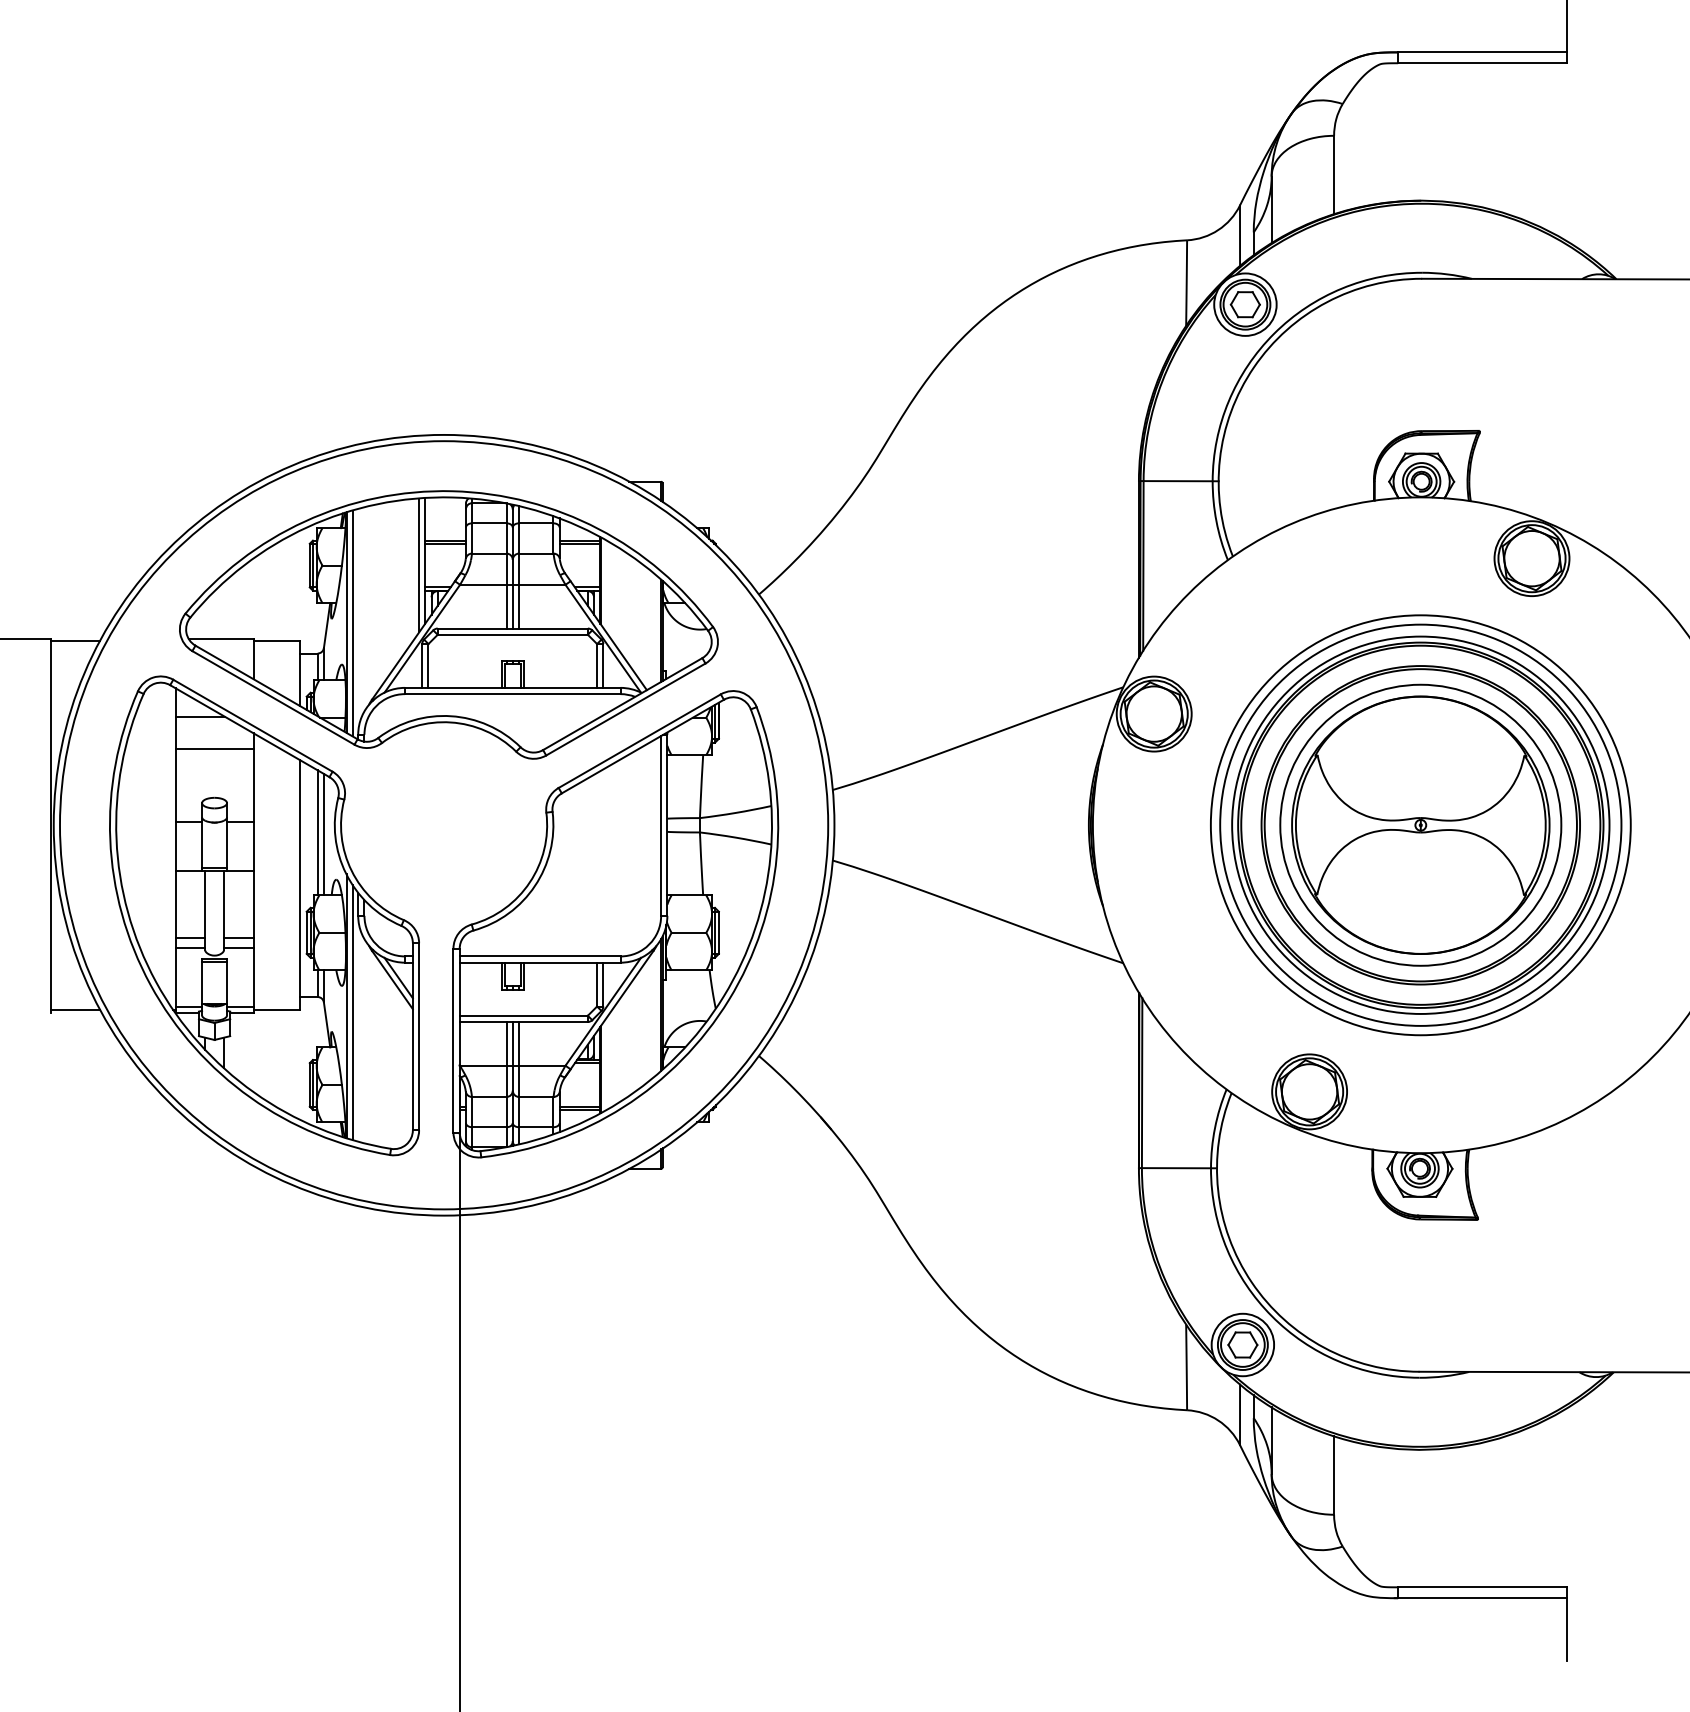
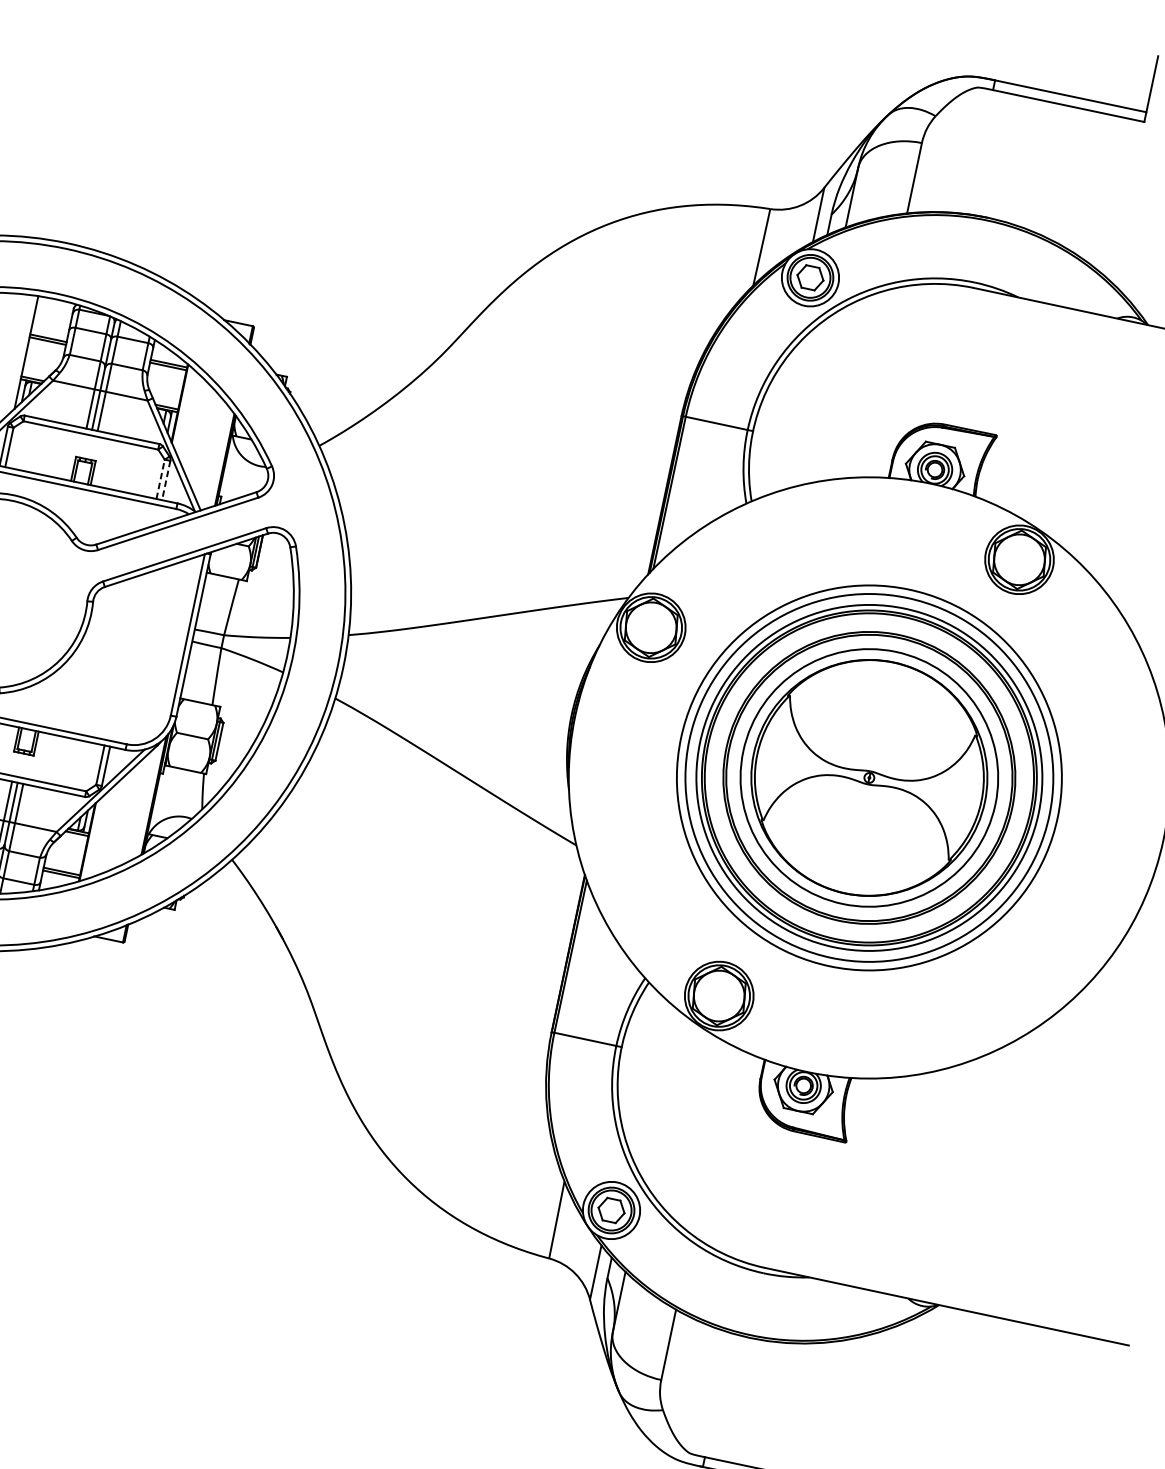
line: (419, 565) -> (20, 355), removed
line: (597, 665) -> (161, 478), solid -> dashed
line: (603, 665) -> (166, 480), solid -> dashed

